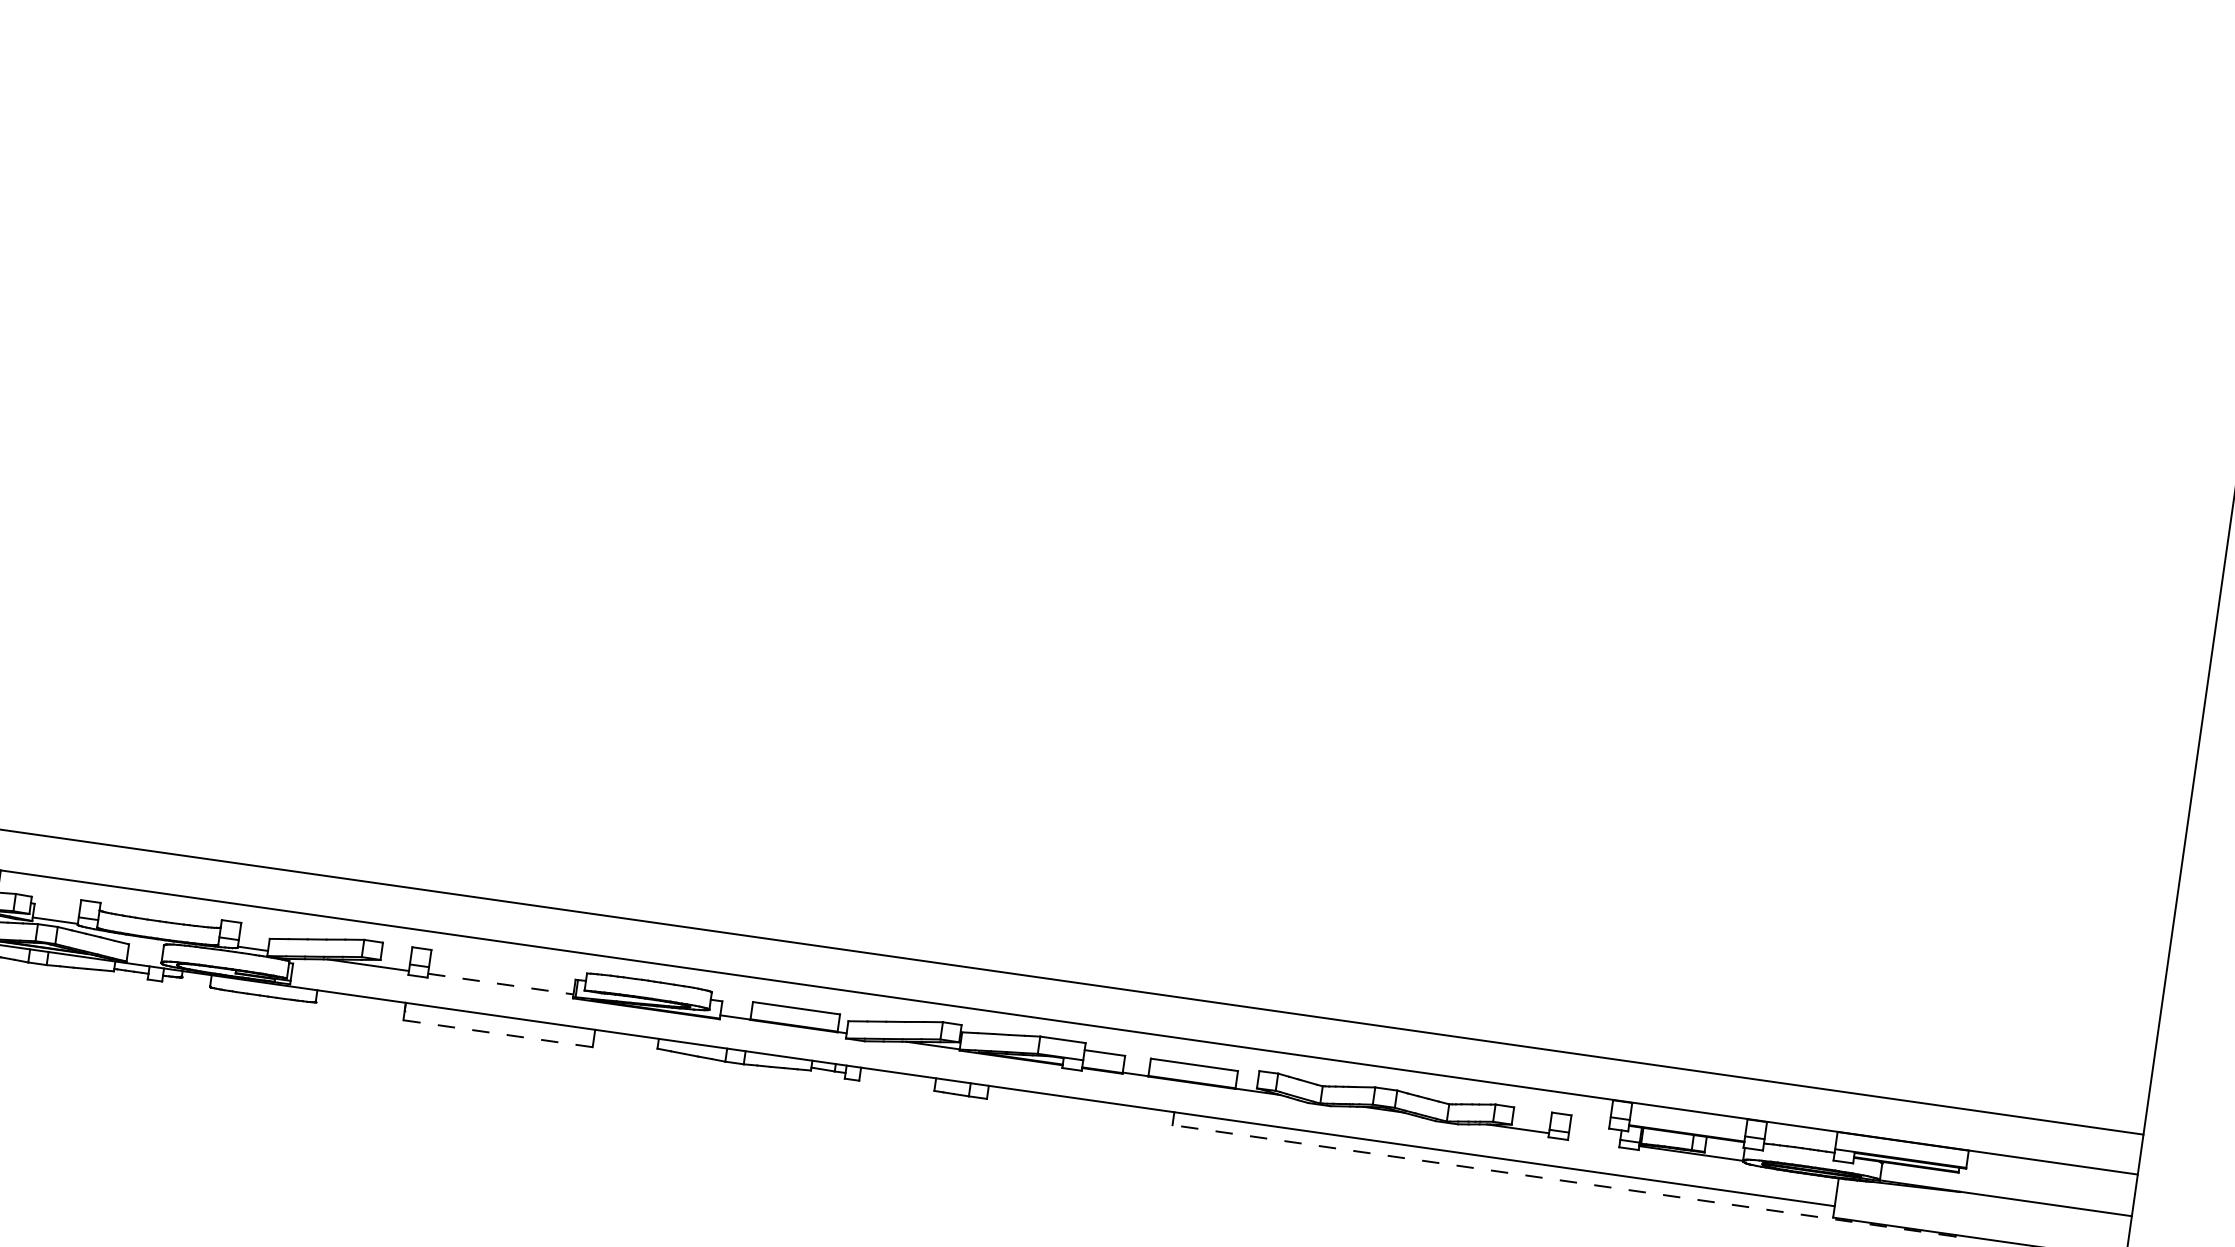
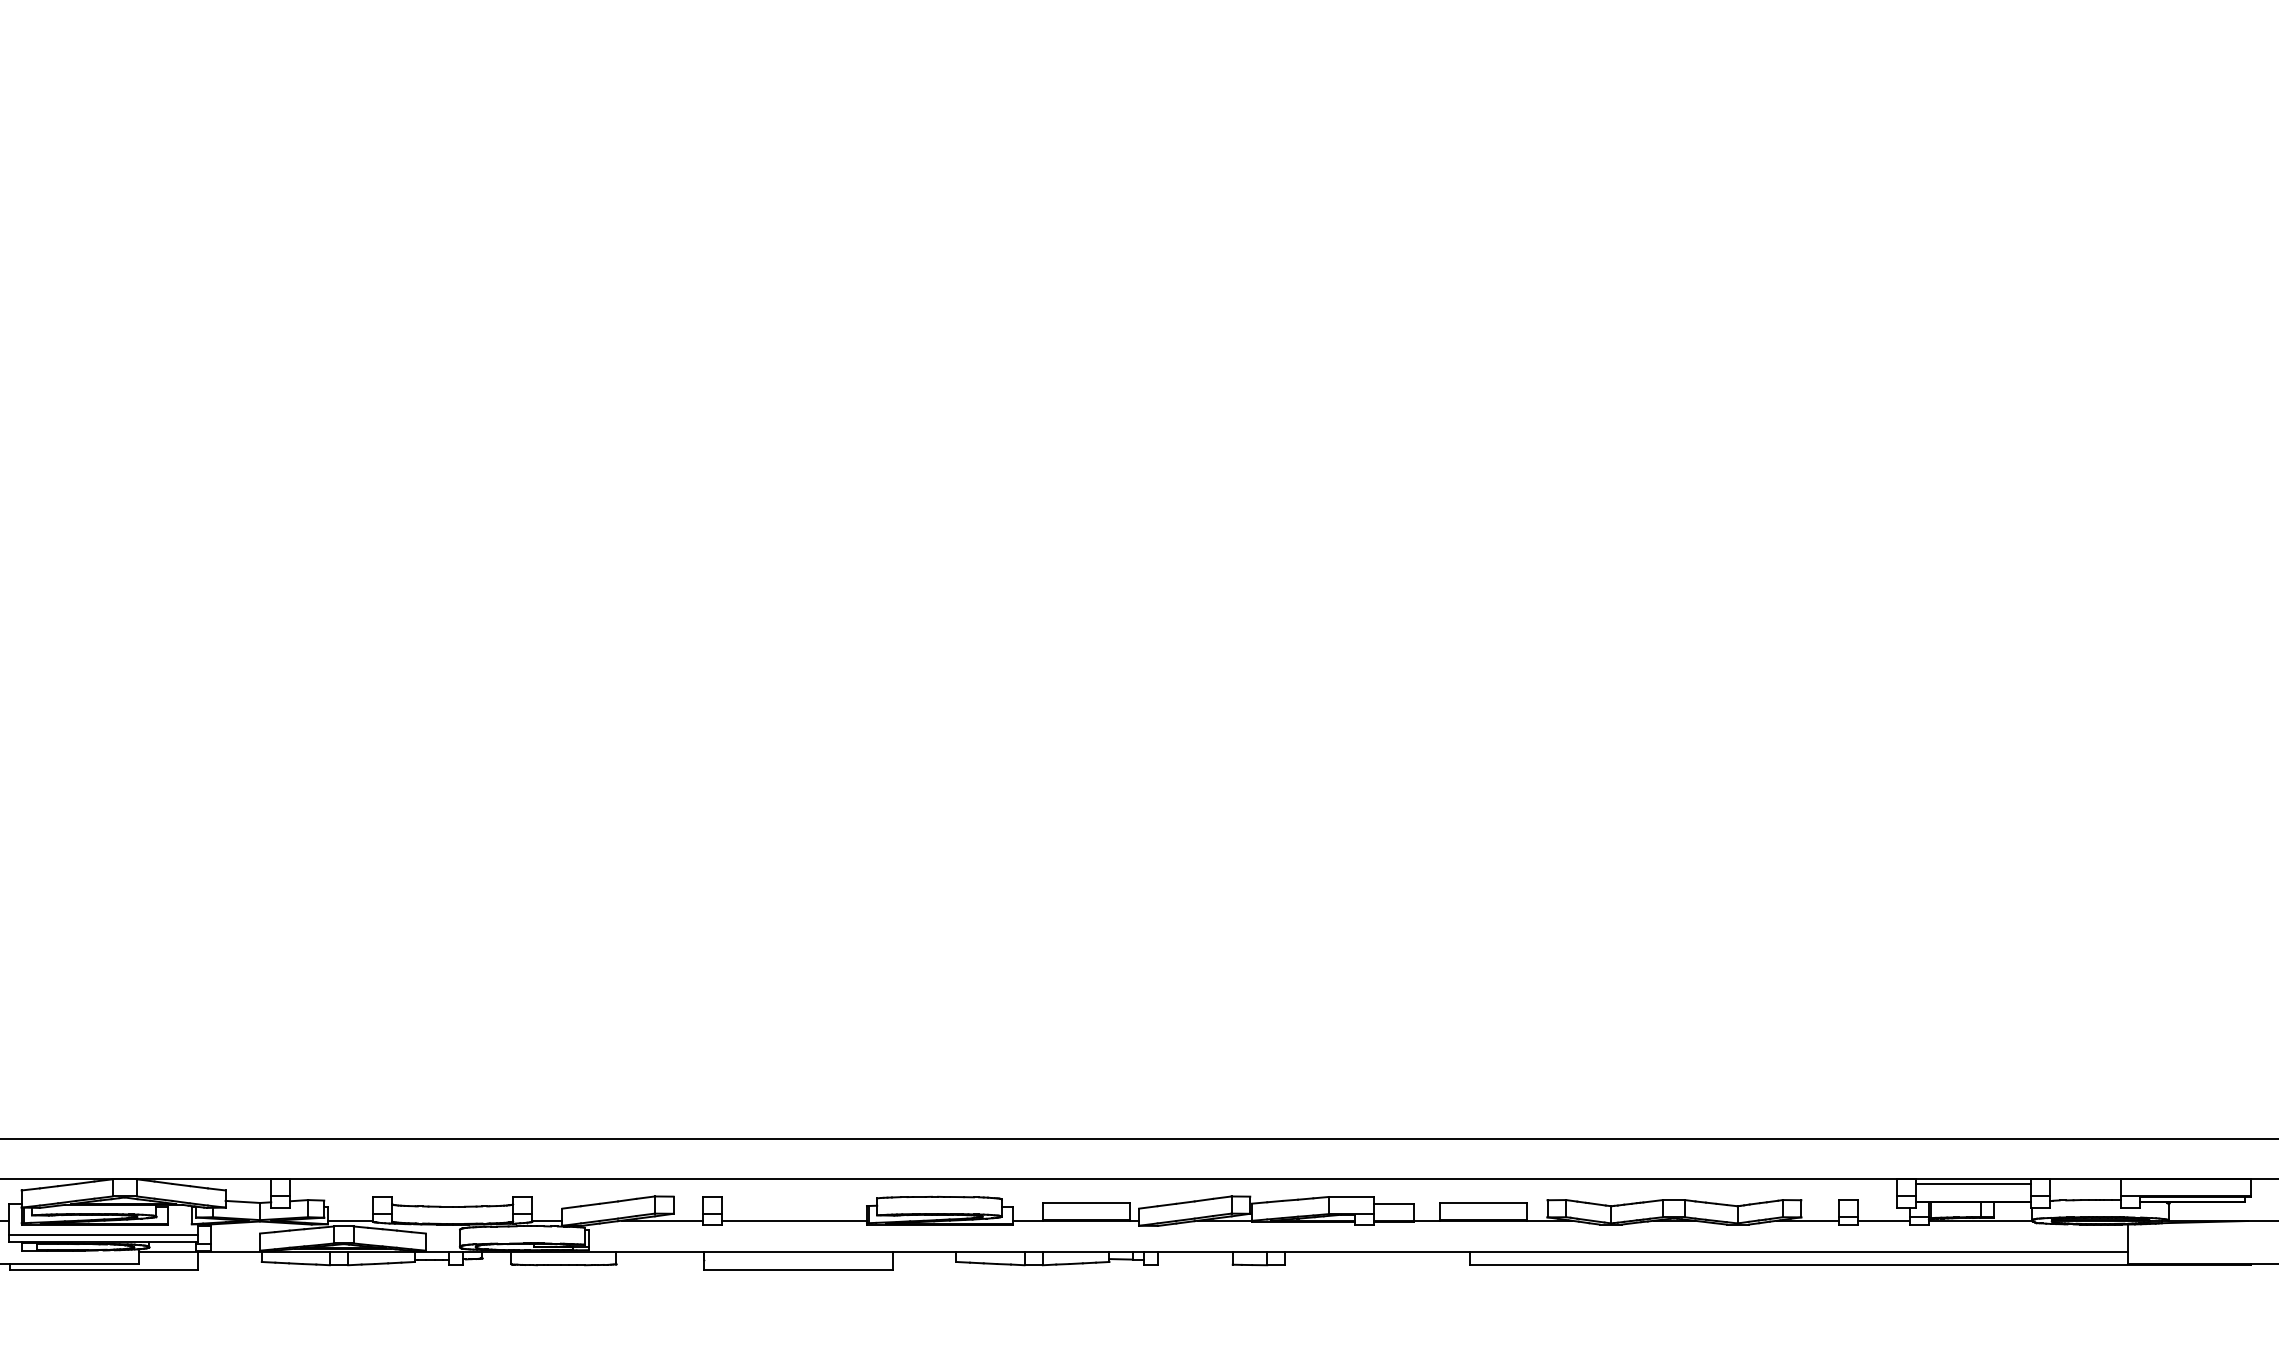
line: (500, 983) -> (794, 1220), dashed -> solid
line: (497, 1033) -> (798, 1269), dashed -> solid
line: (1689, 1116) -> (1973, 1184), added
line: (1593, 1139) -> (1883, 1220), added
line: (1563, 1181) -> (1859, 1265), dashed -> solid

